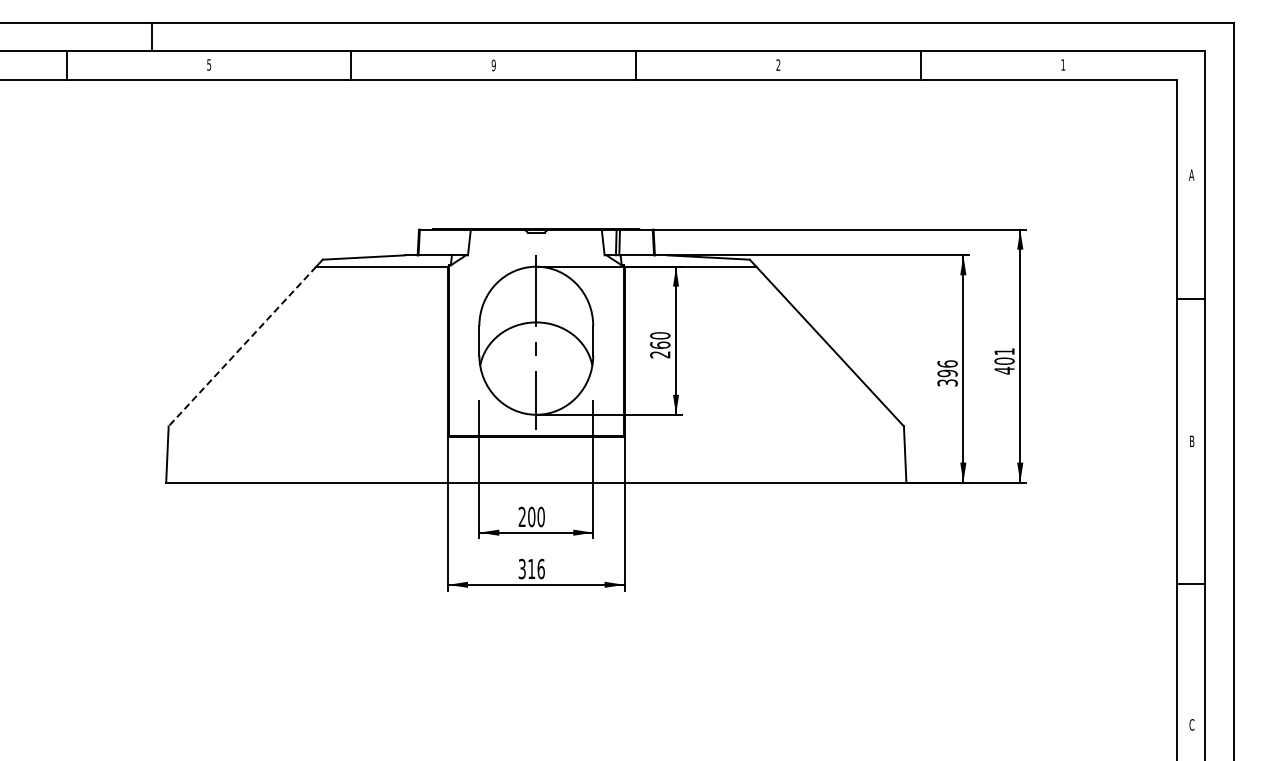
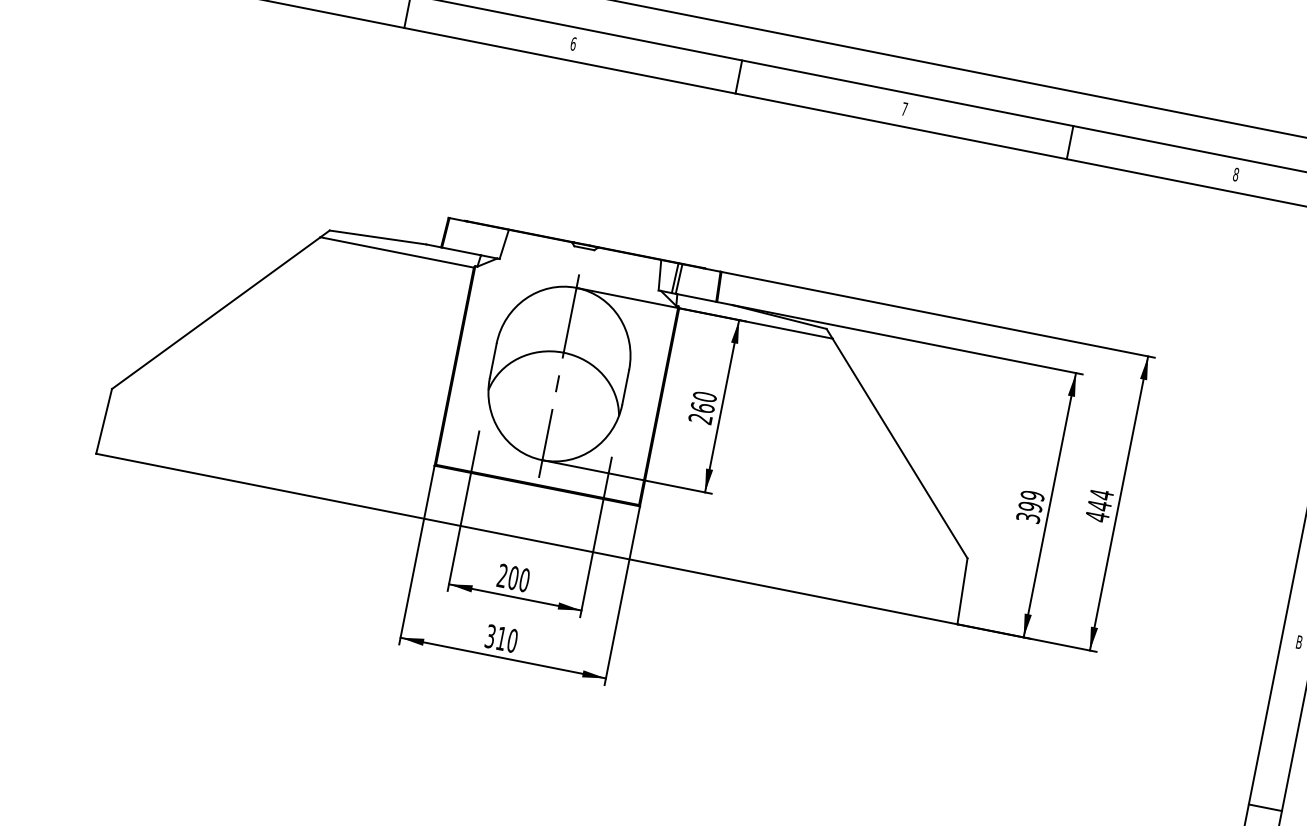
text: (778, 64) -> (904, 108), 2 -> 7
text: (1063, 64) -> (1236, 174), 1 -> 8
text: (493, 65) -> (573, 43), 9 -> 6
line: (242, 346) -> (216, 313), dashed -> solid
text: (1004, 356) -> (1100, 500), 401 -> 444
text: (947, 363) -> (1032, 495), 396 -> 399
text: (540, 568) -> (511, 640), 316 -> 310

